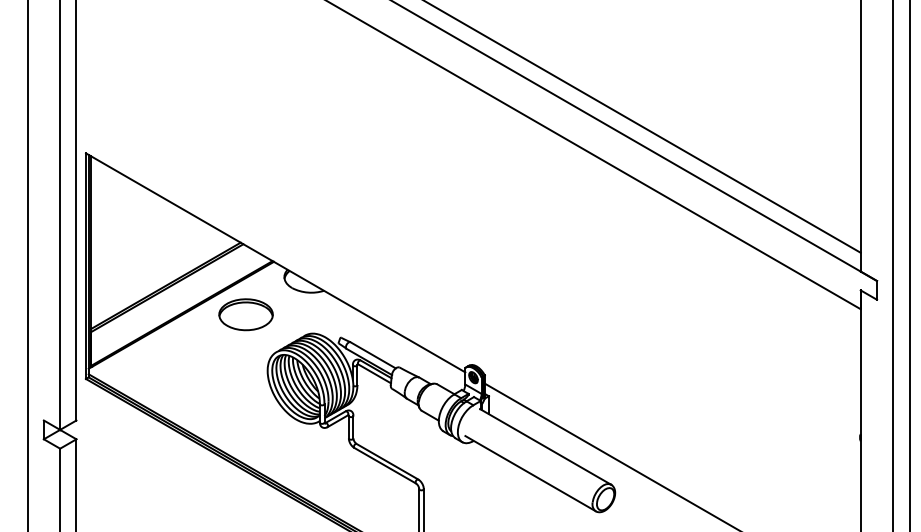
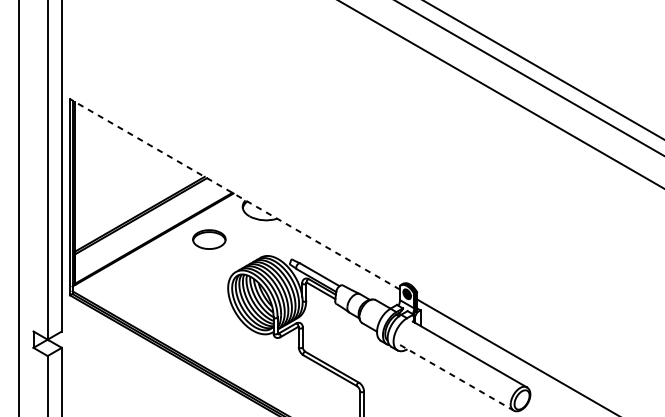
line: (275, 262) -> (234, 194), solid -> dashed
part: (245, 314) -> (208, 239), size x0.7
line: (531, 473) -> (457, 377), solid -> dashed

